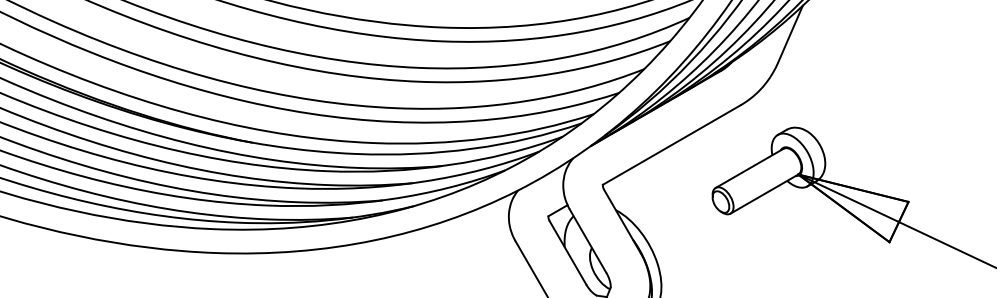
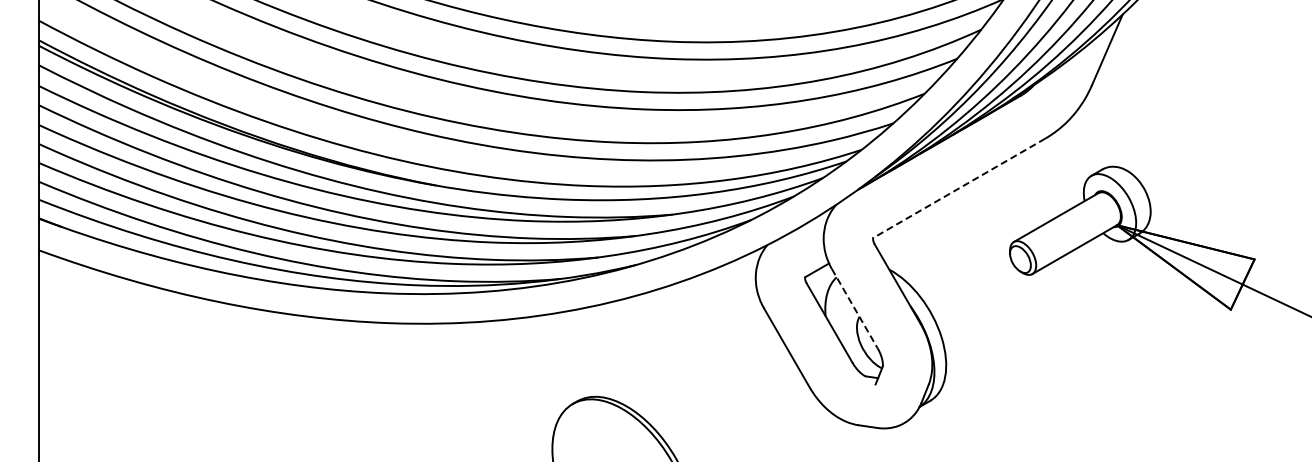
line: (671, 145) -> (958, 188), solid -> dashed
line: (587, 241) -> (854, 308), solid -> dashed

